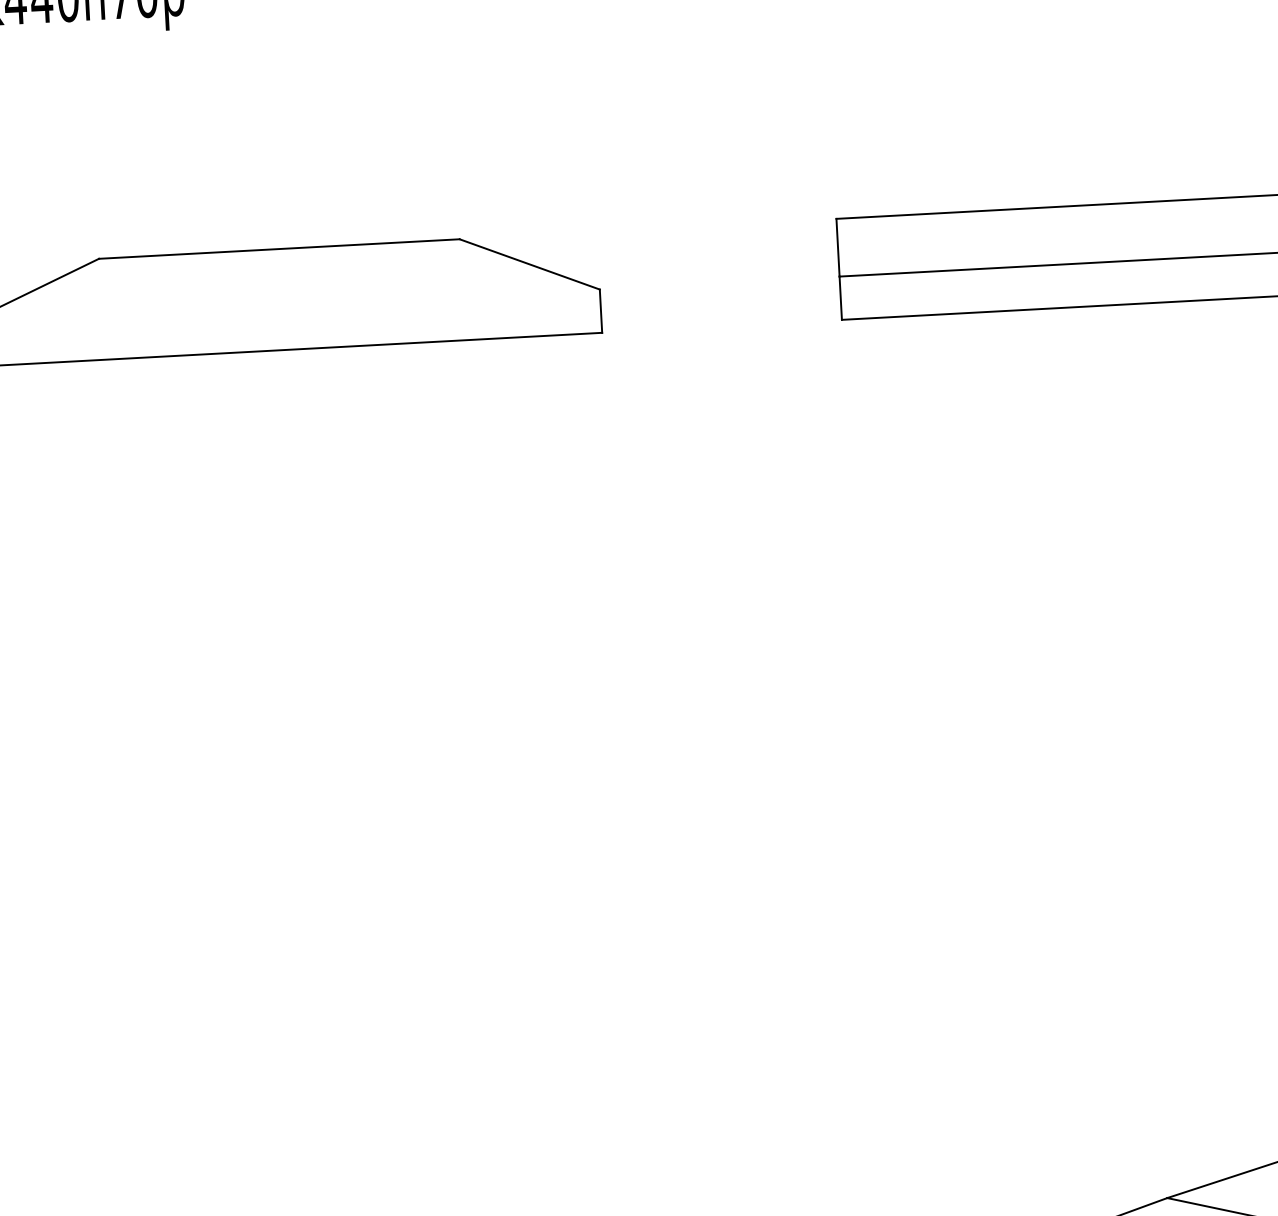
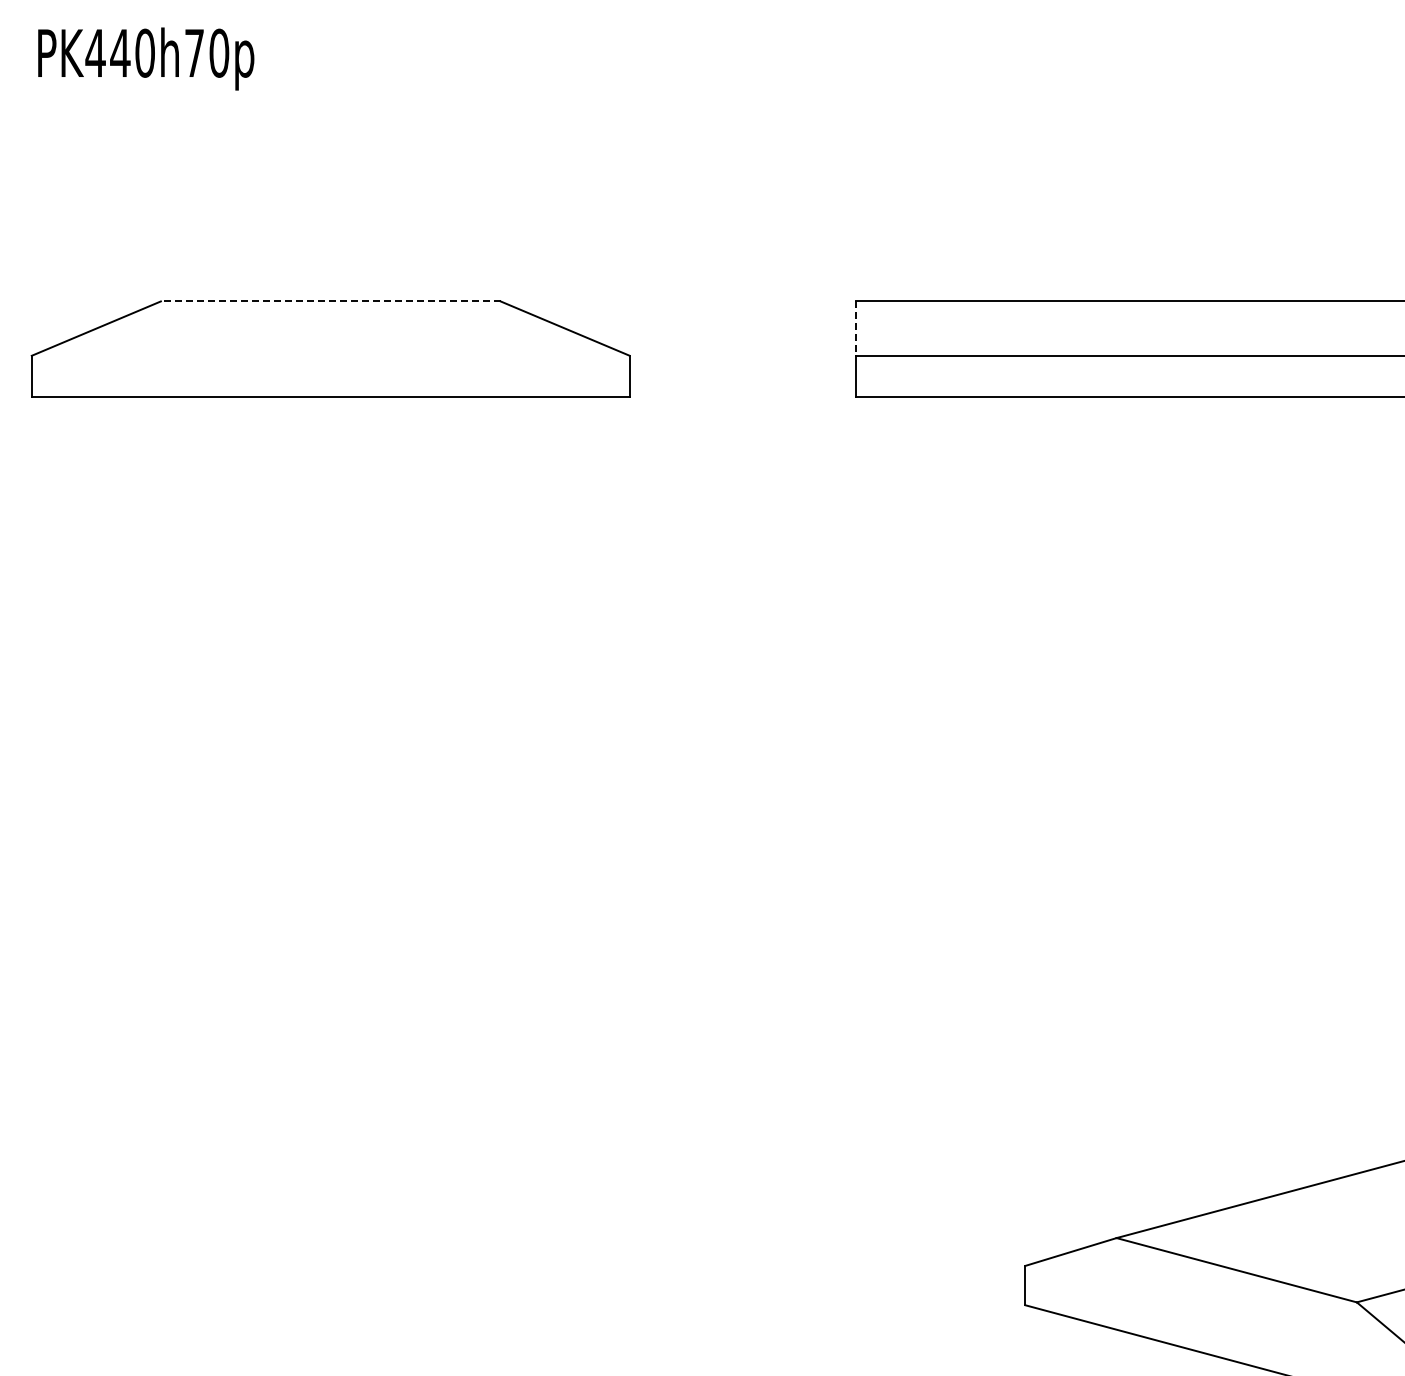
line: (837, 248) -> (855, 329), solid -> dashed
line: (279, 249) -> (330, 301), solid -> dashed

